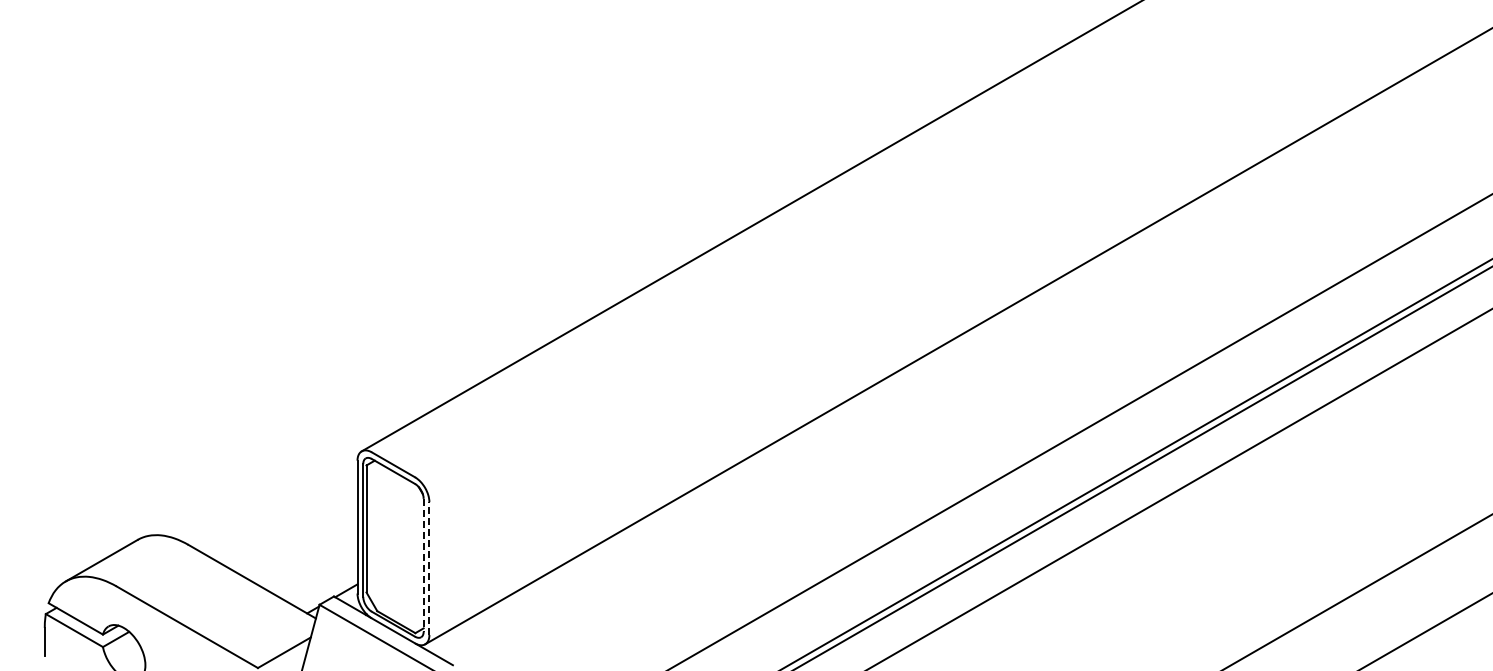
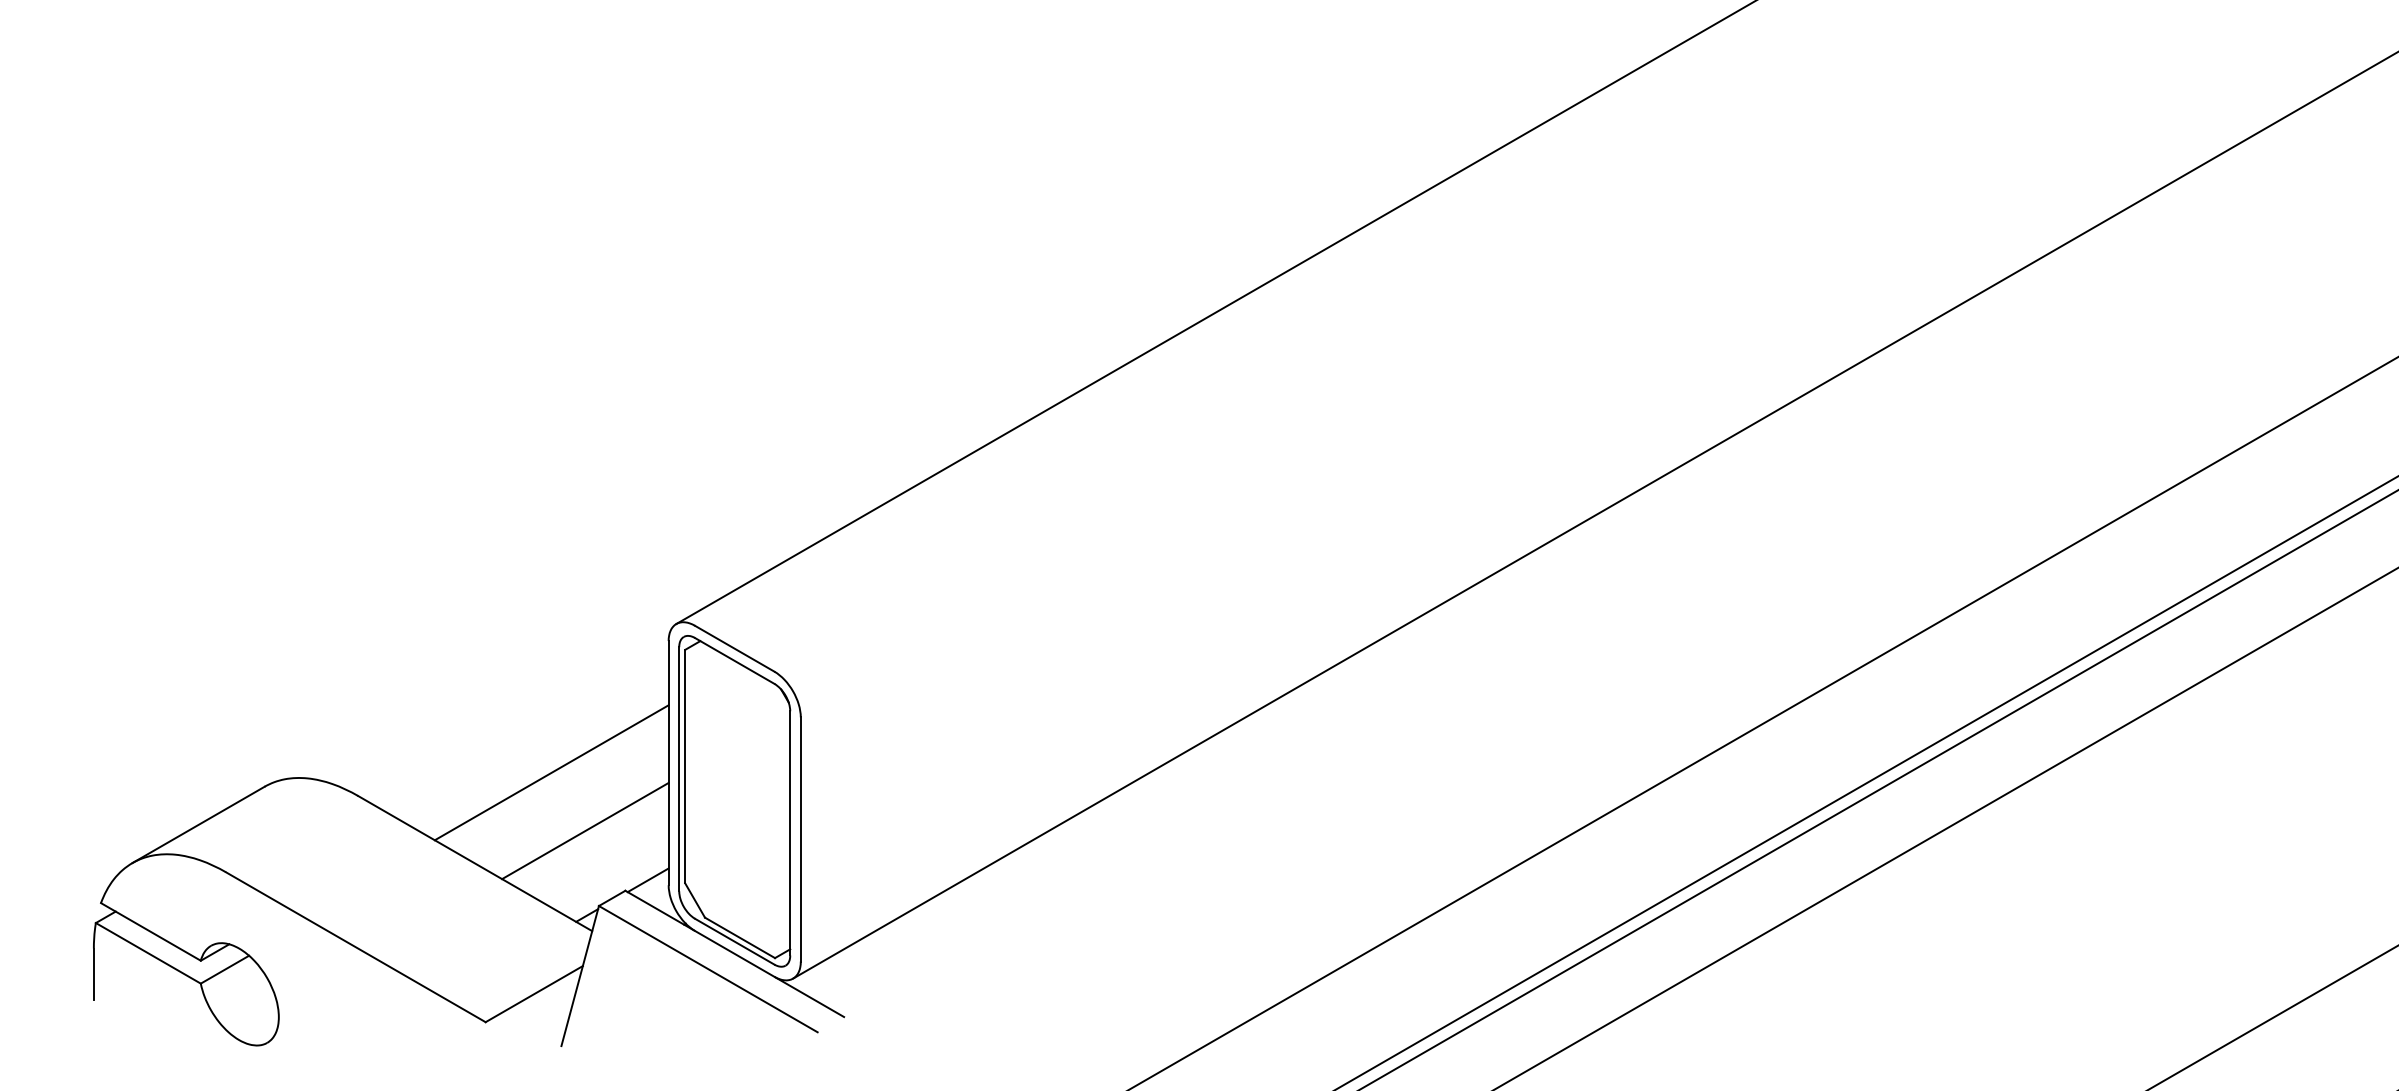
line: (293, 532) -> (550, 773), added
line: (311, 563) -> (584, 830), added
line: (423, 565) -> (789, 833), dashed -> solid
line: (429, 568) -> (800, 839), dashed -> solid

